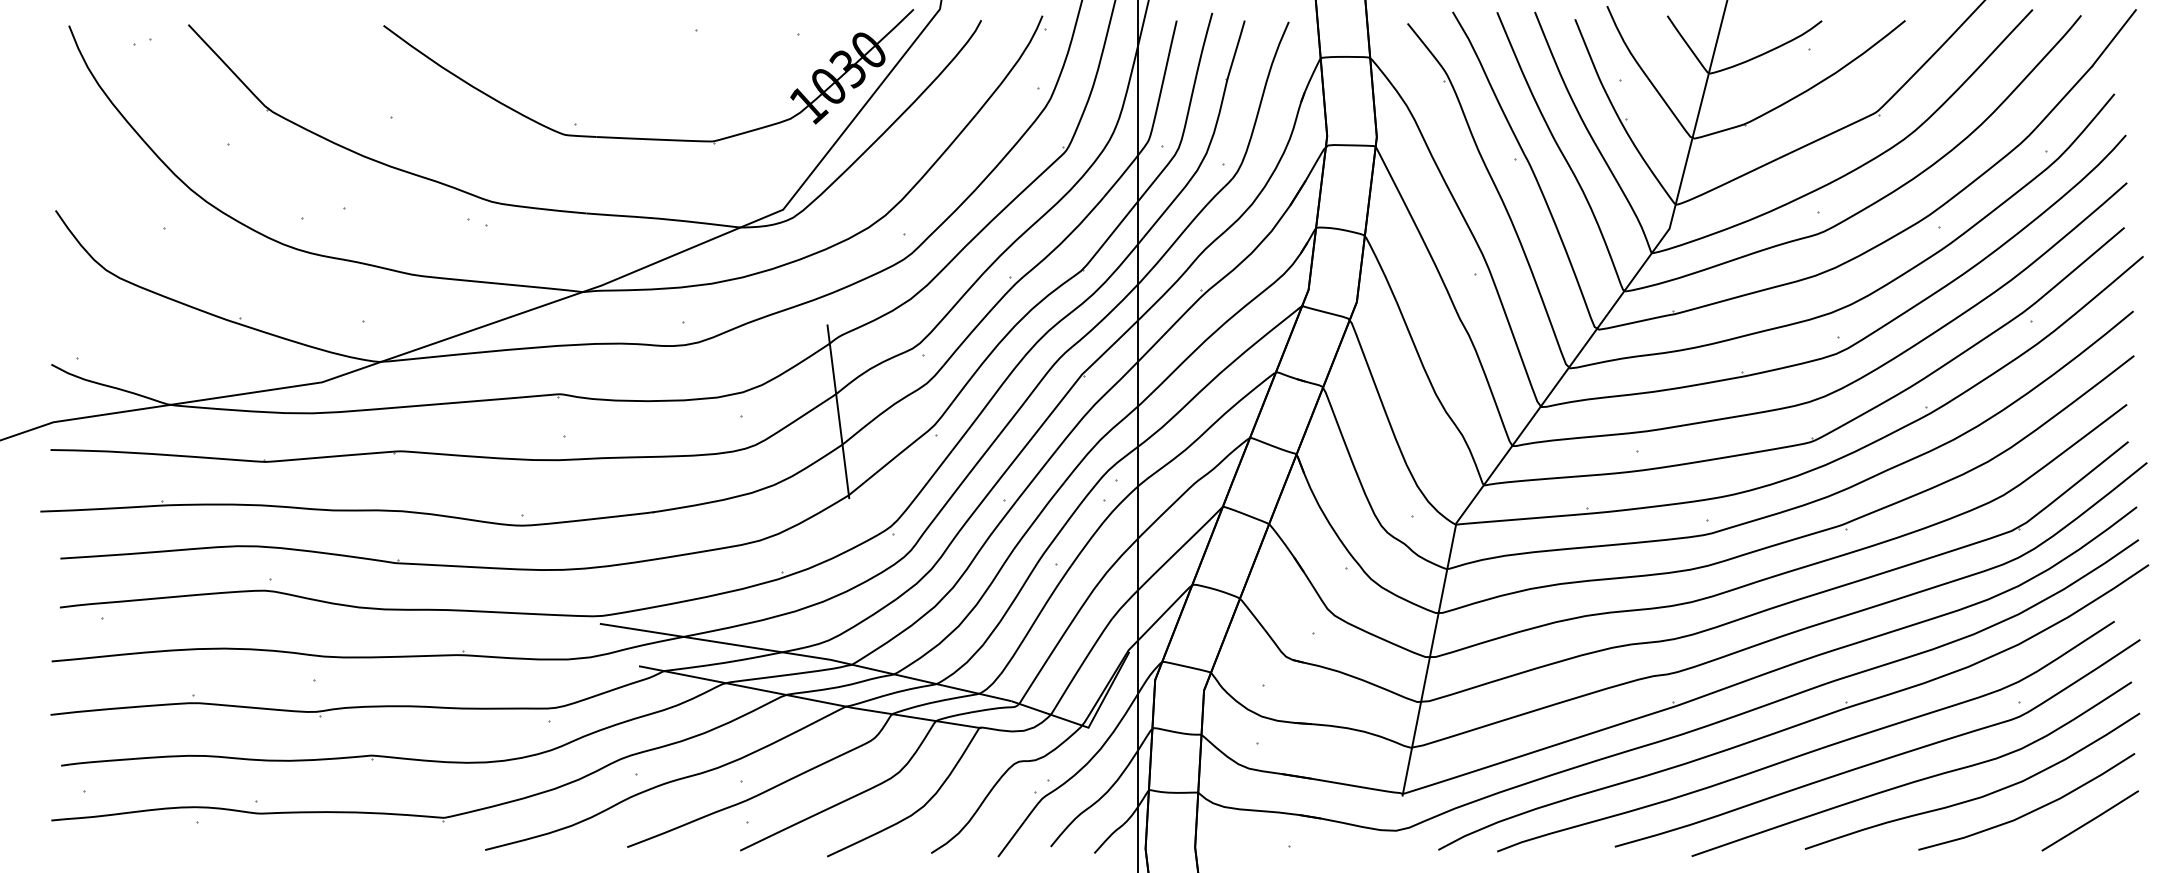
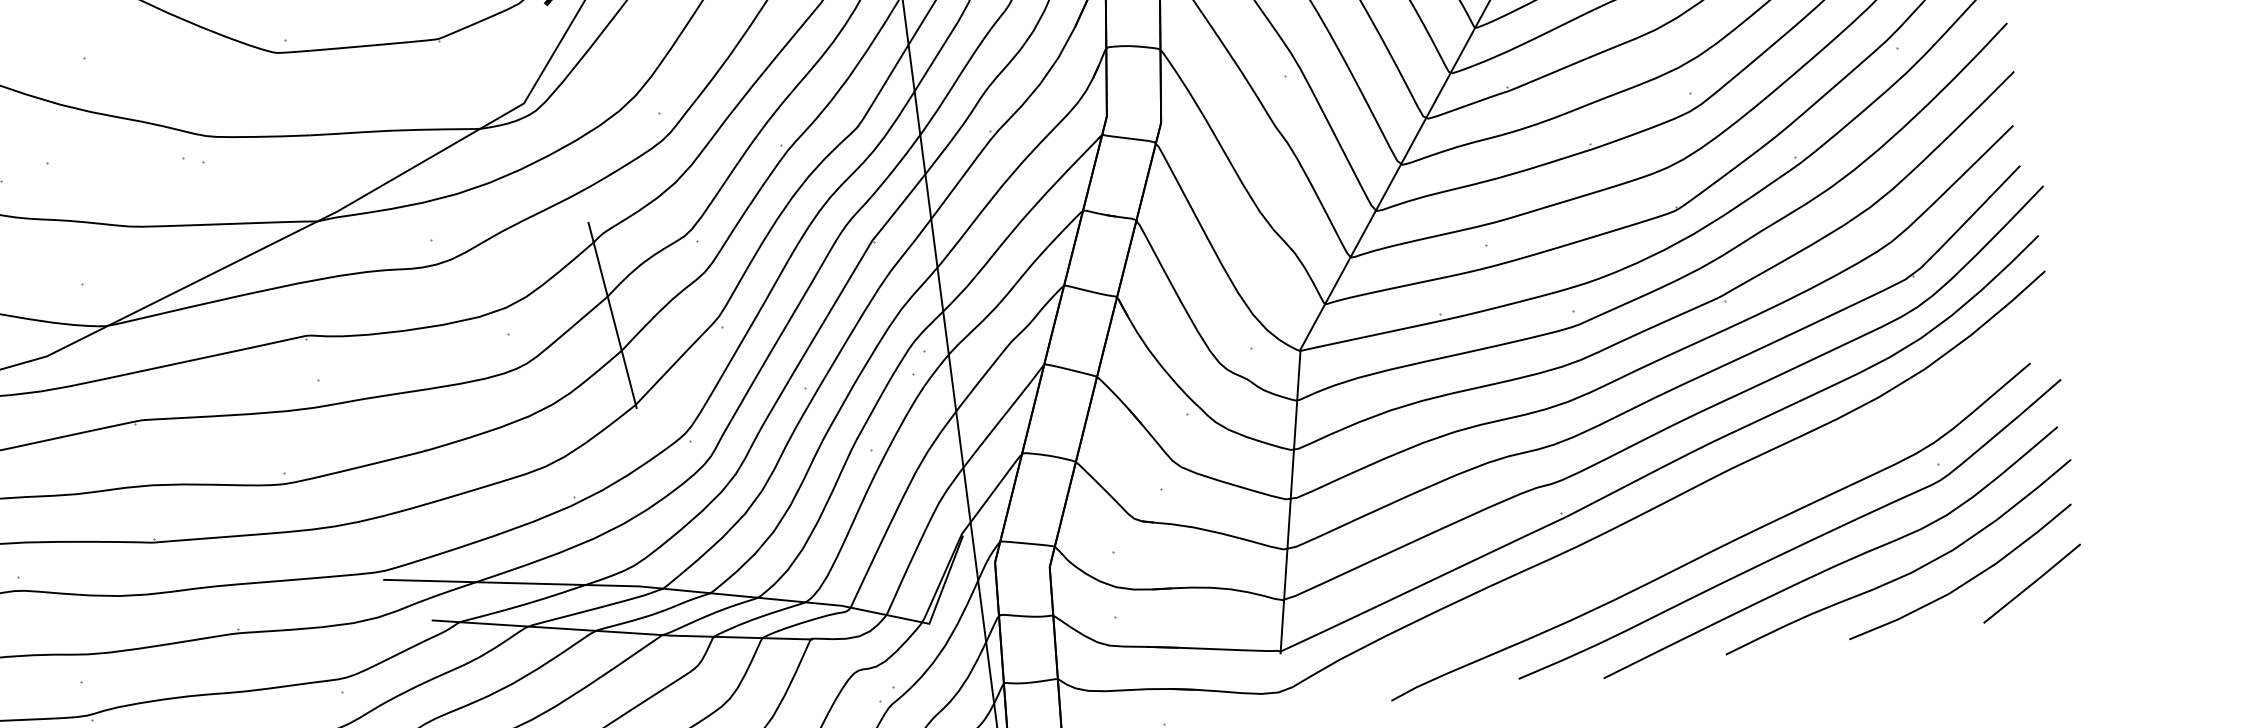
part: (1801, 722) -> (1704, 517), removed

